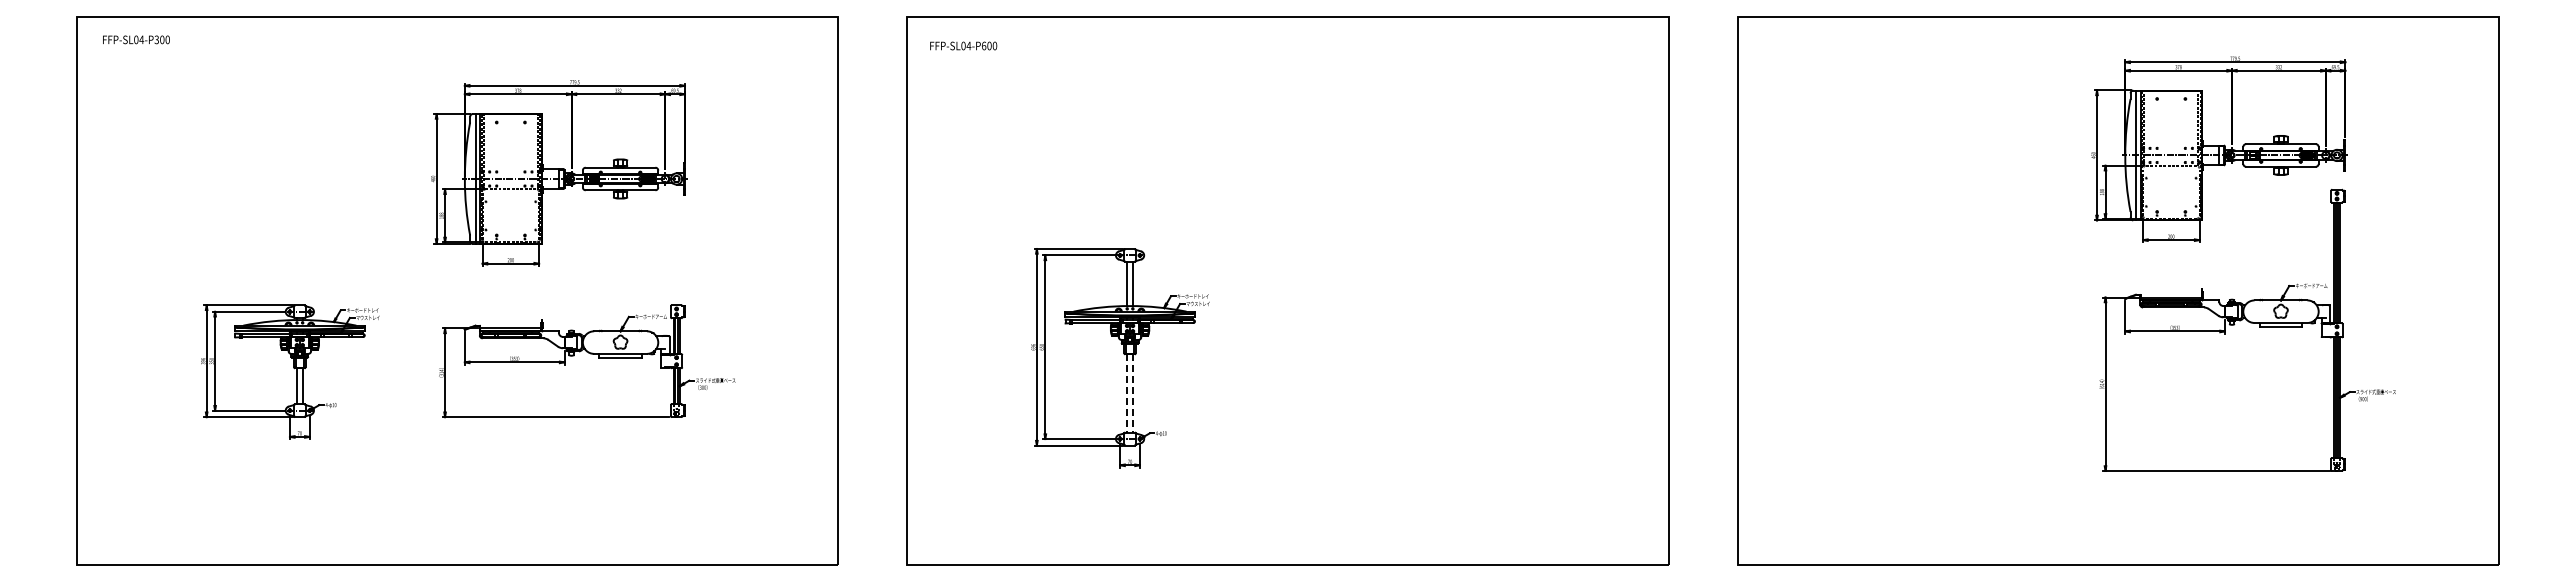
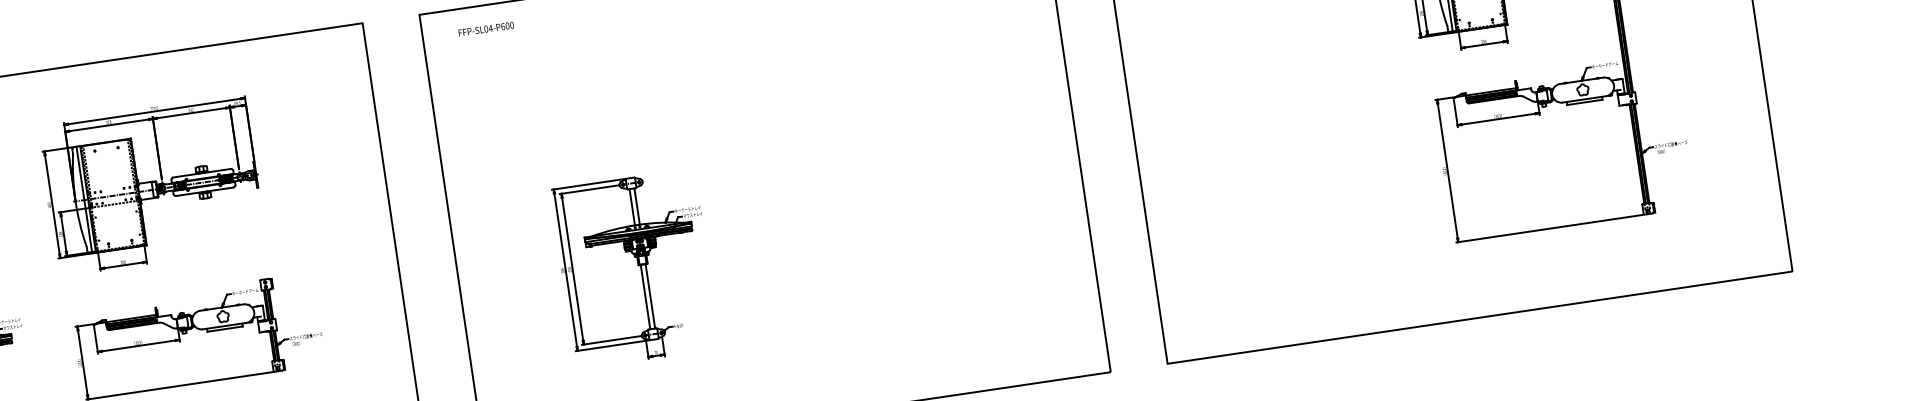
text: (963, 45) -> (486, 28), moved
line: (1127, 393) -> (645, 297), dashed -> solid
line: (1133, 393) -> (650, 296), dashed -> solid

